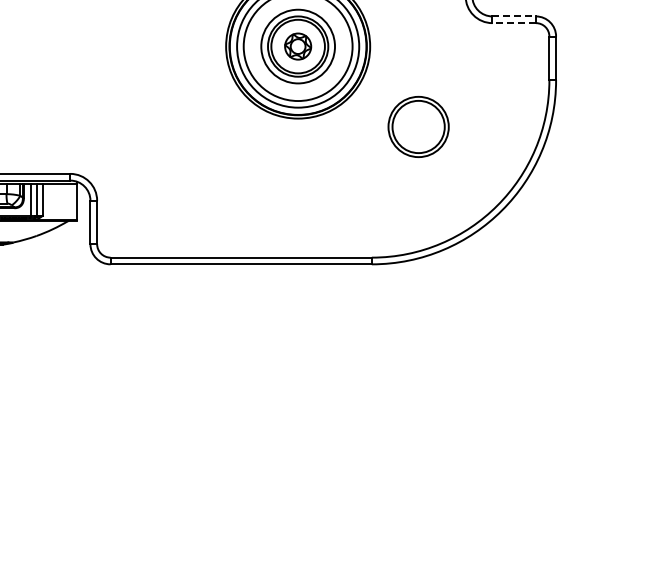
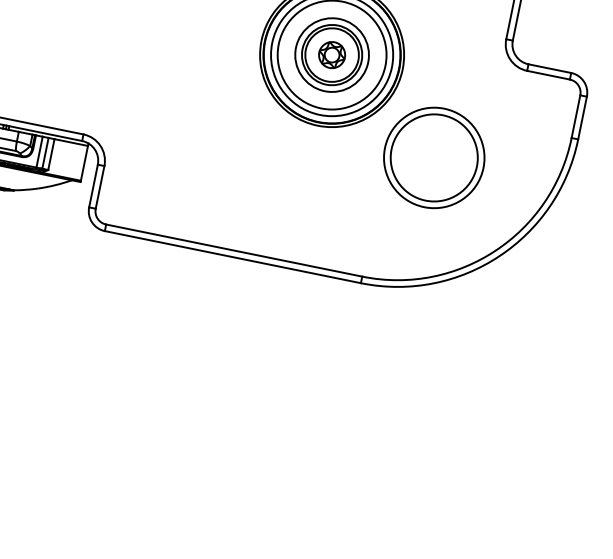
line: (514, 16) -> (550, 68), dashed -> solid
line: (514, 23) -> (548, 75), dashed -> solid
part: (418, 126) -> (434, 157), size x1.67

